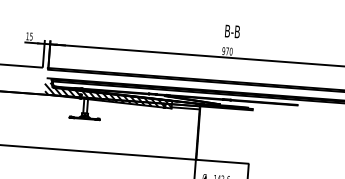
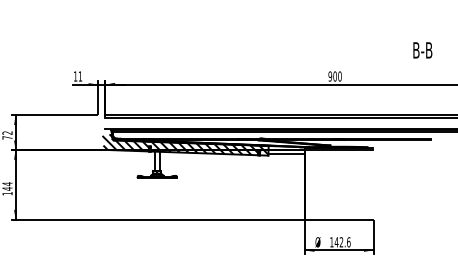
text: (232, 31) -> (422, 50), moved
text: (31, 36) -> (80, 76), 15 -> 11
text: (226, 51) -> (334, 76), 970 -> 900

